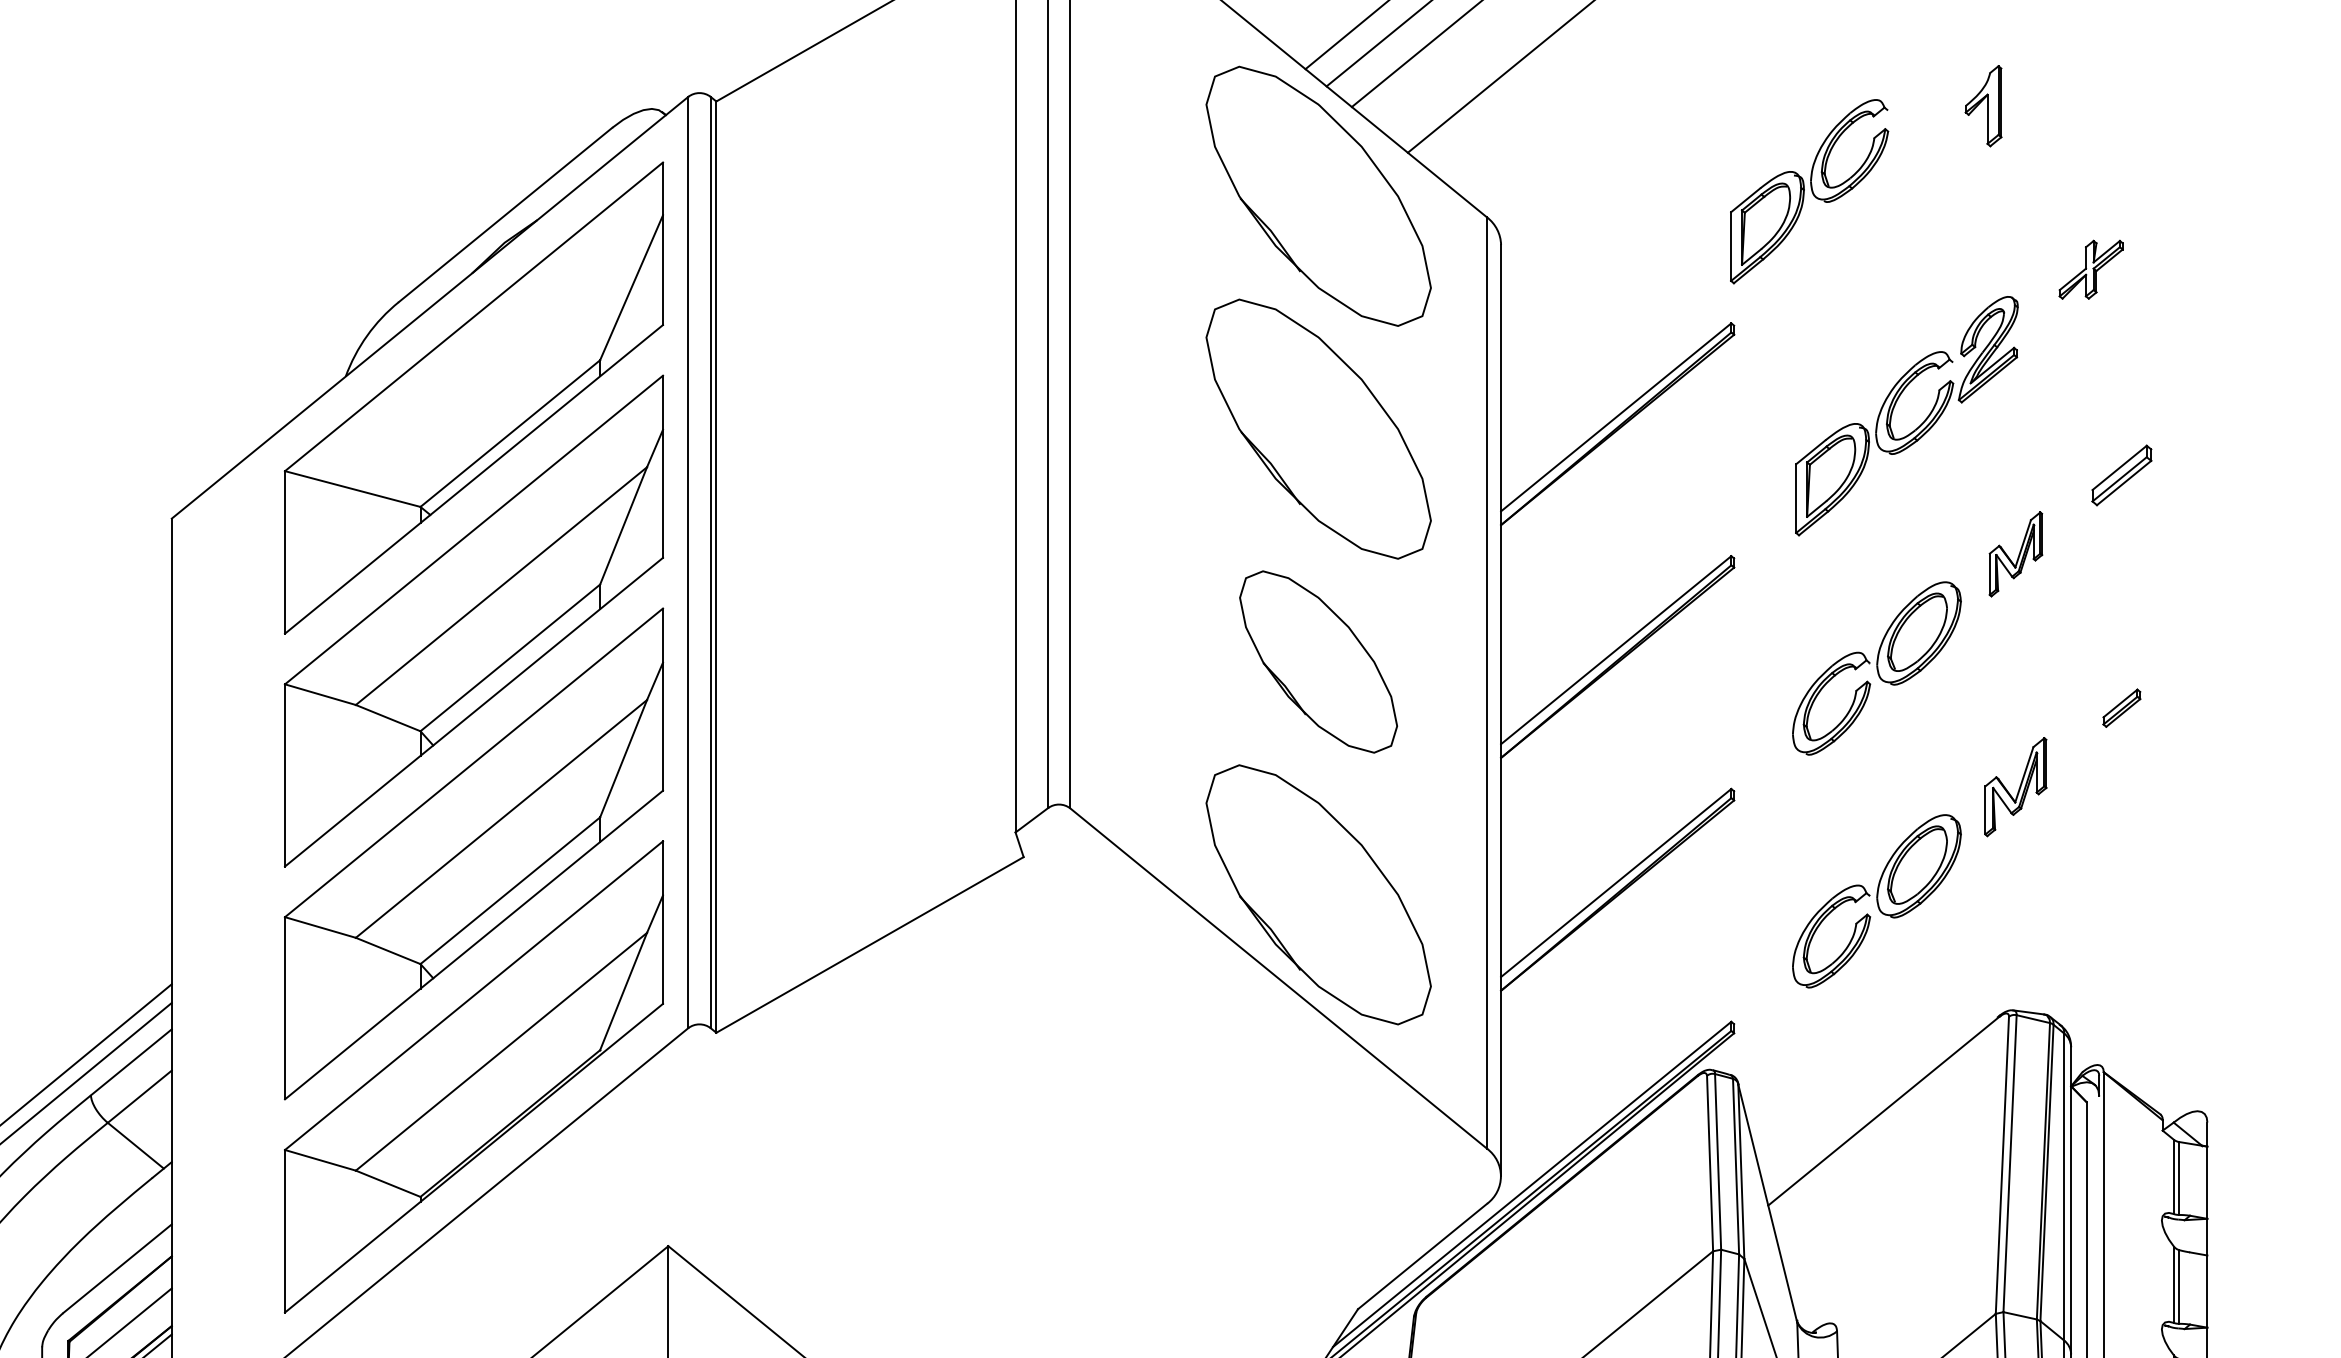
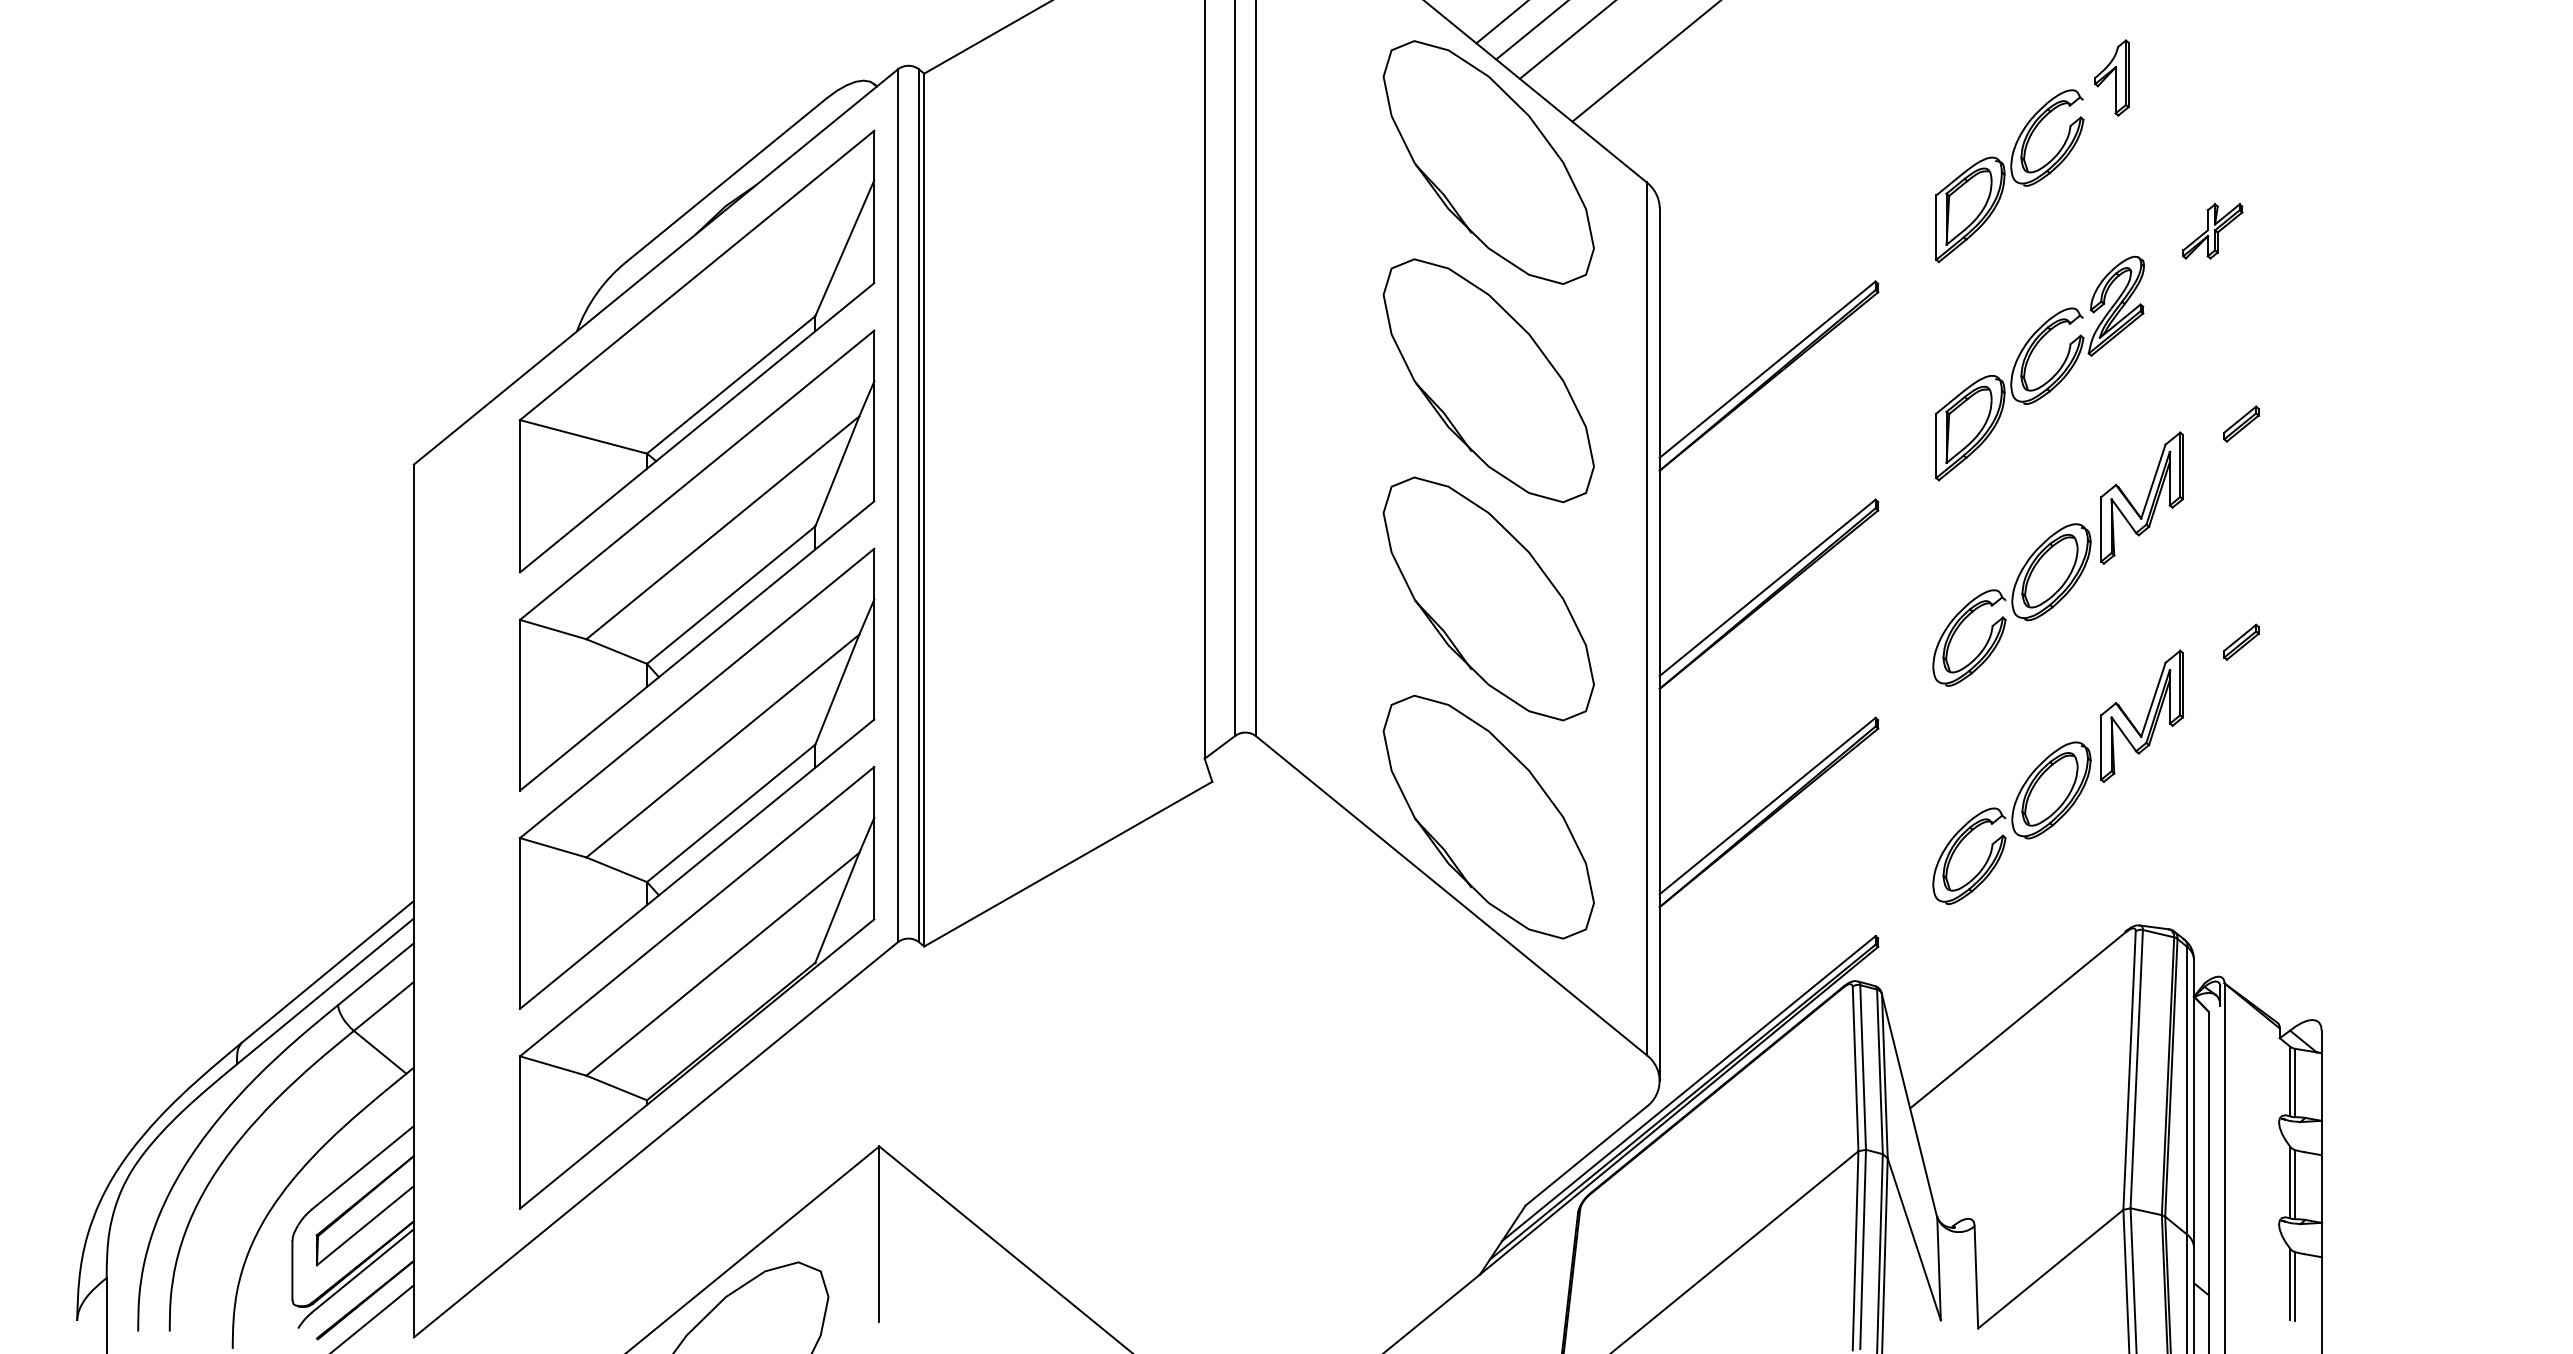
part: (1809, 192) -> (2009, 176), moved
part: (2121, 474) -> (2241, 423), size x0.62
part: (2016, 553) -> (2142, 497), size x1.67
part: (1318, 661) -> (1488, 598), size x1.43
part: (2016, 786) -> (2142, 715), size x1.43

